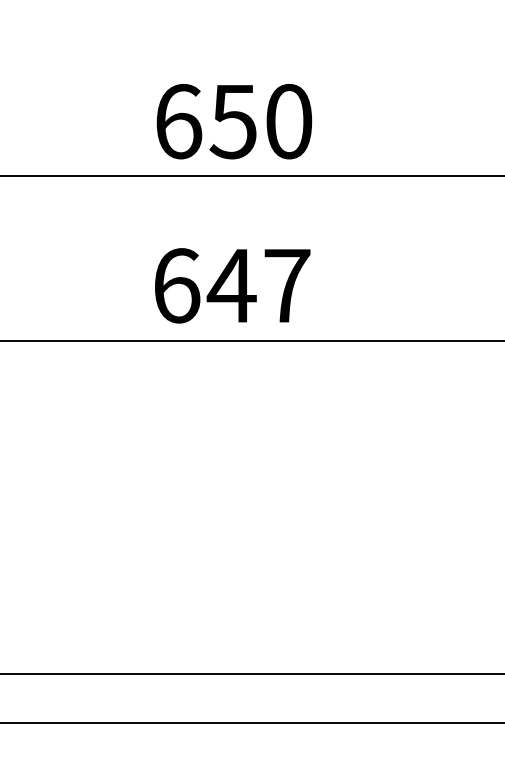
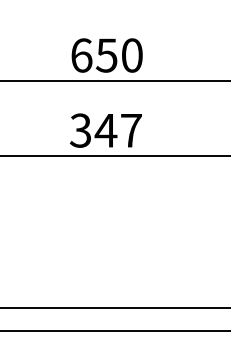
text: (175, 285) -> (80, 130), 647 -> 347

